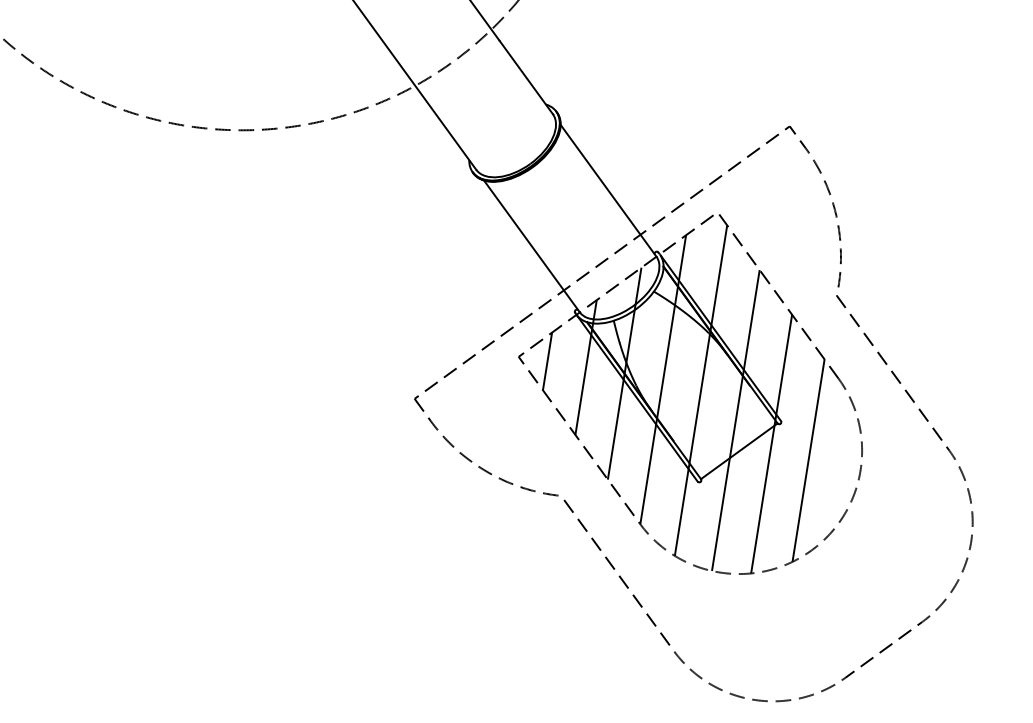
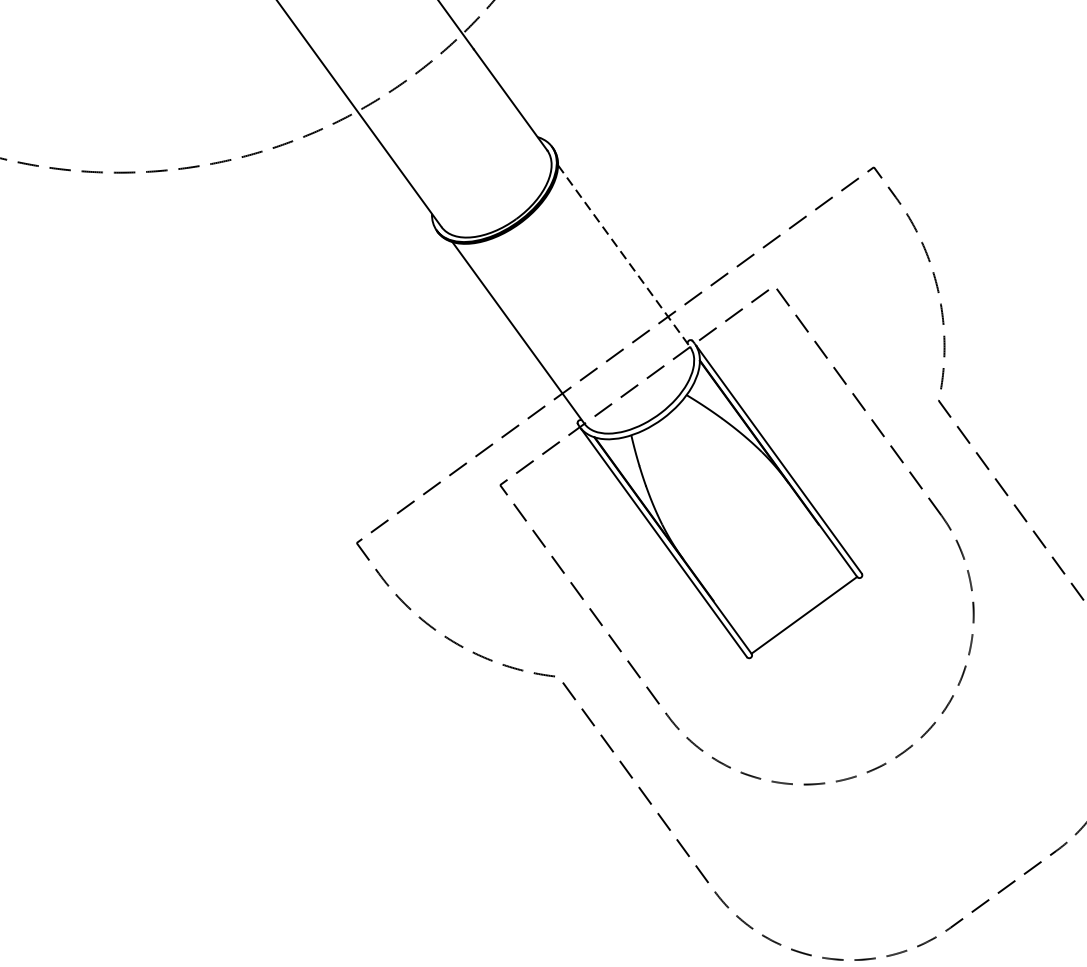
line: (608, 191) -> (623, 257), solid -> dashed
hatch: (683, 399) -> (727, 543), removed

